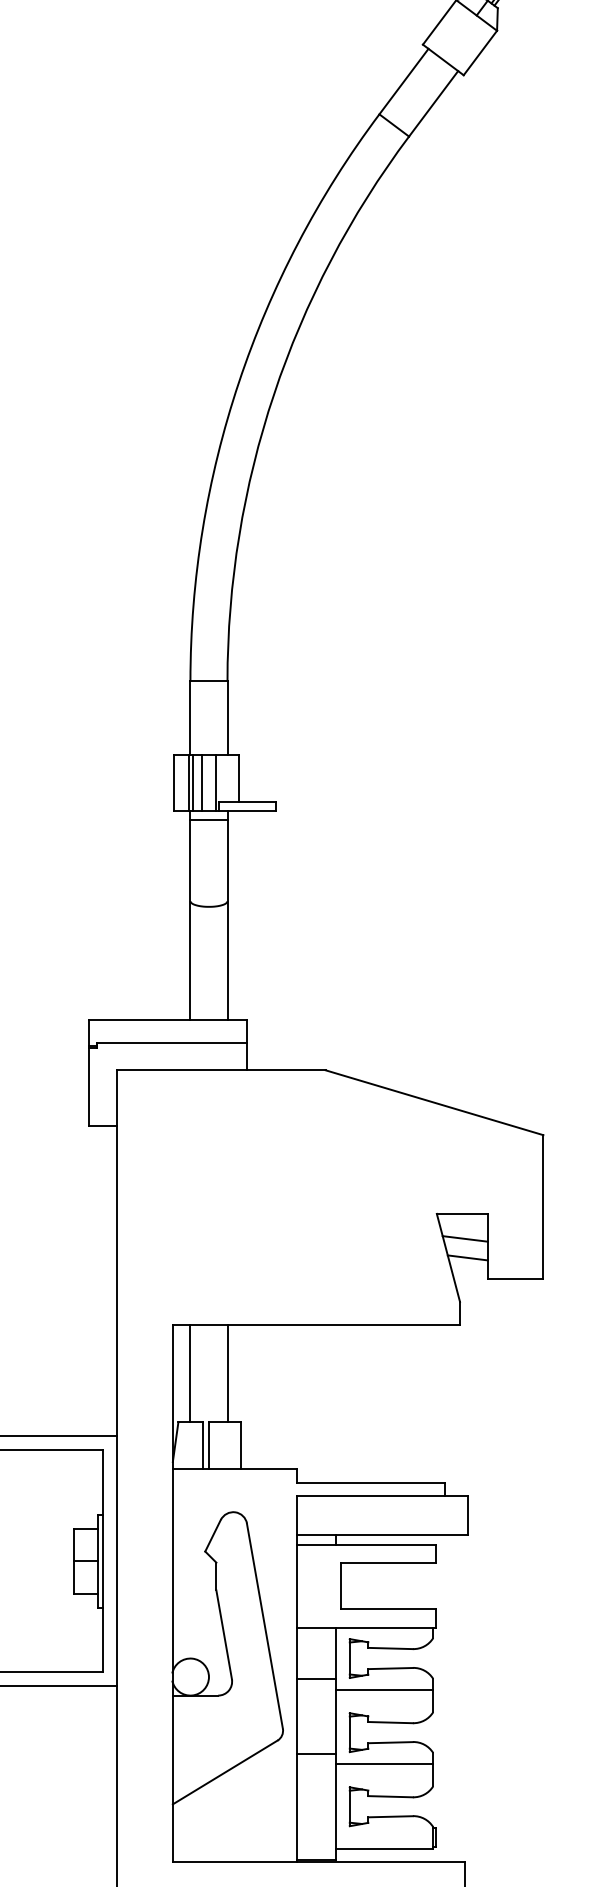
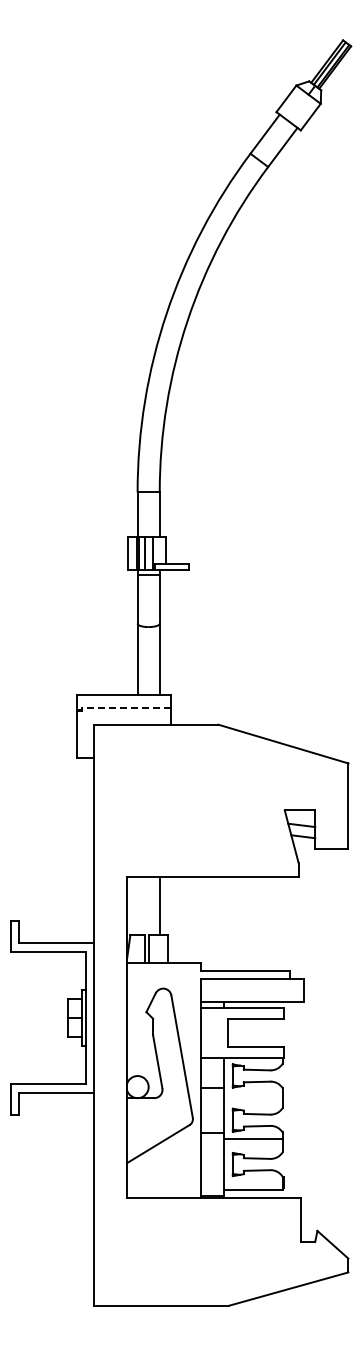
line: (171, 1043) -> (126, 708), solid -> dashed
line: (190, 1373) -> (137, 905), removed
line: (384, 1689) -> (253, 1094), removed

